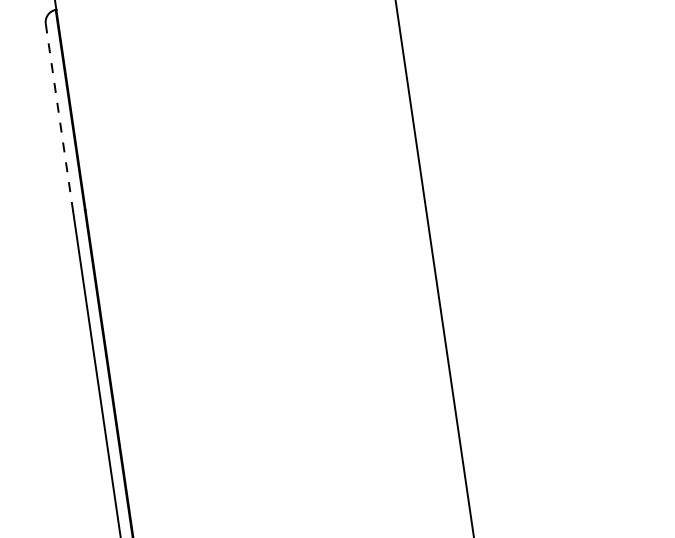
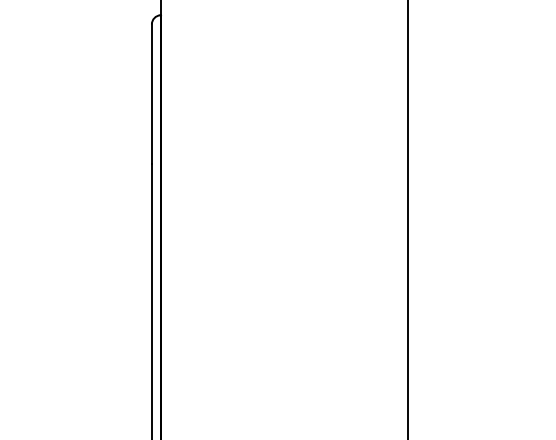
line: (58, 117) -> (151, 93), dashed -> solid

